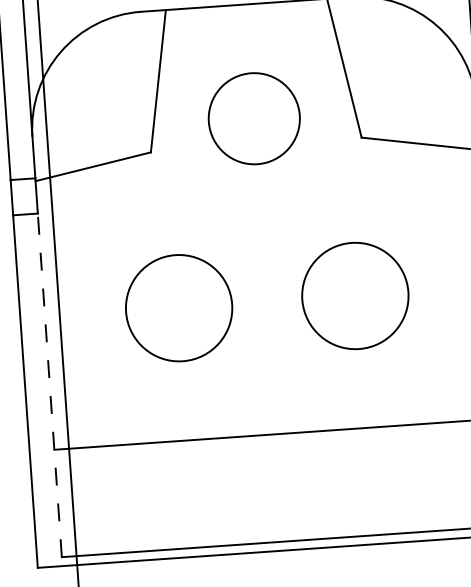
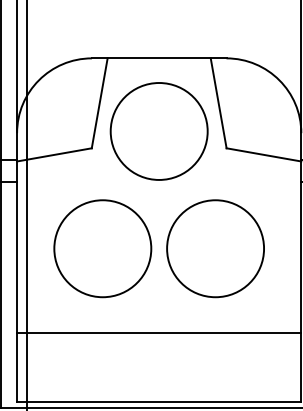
circle: (253, 118) -> (158, 131), size x1.67
circle: (355, 295) -> (215, 248), size x1.43
circle: (178, 307) -> (102, 248), size x1.43
line: (50, 385) -> (17, 292), dashed -> solid

